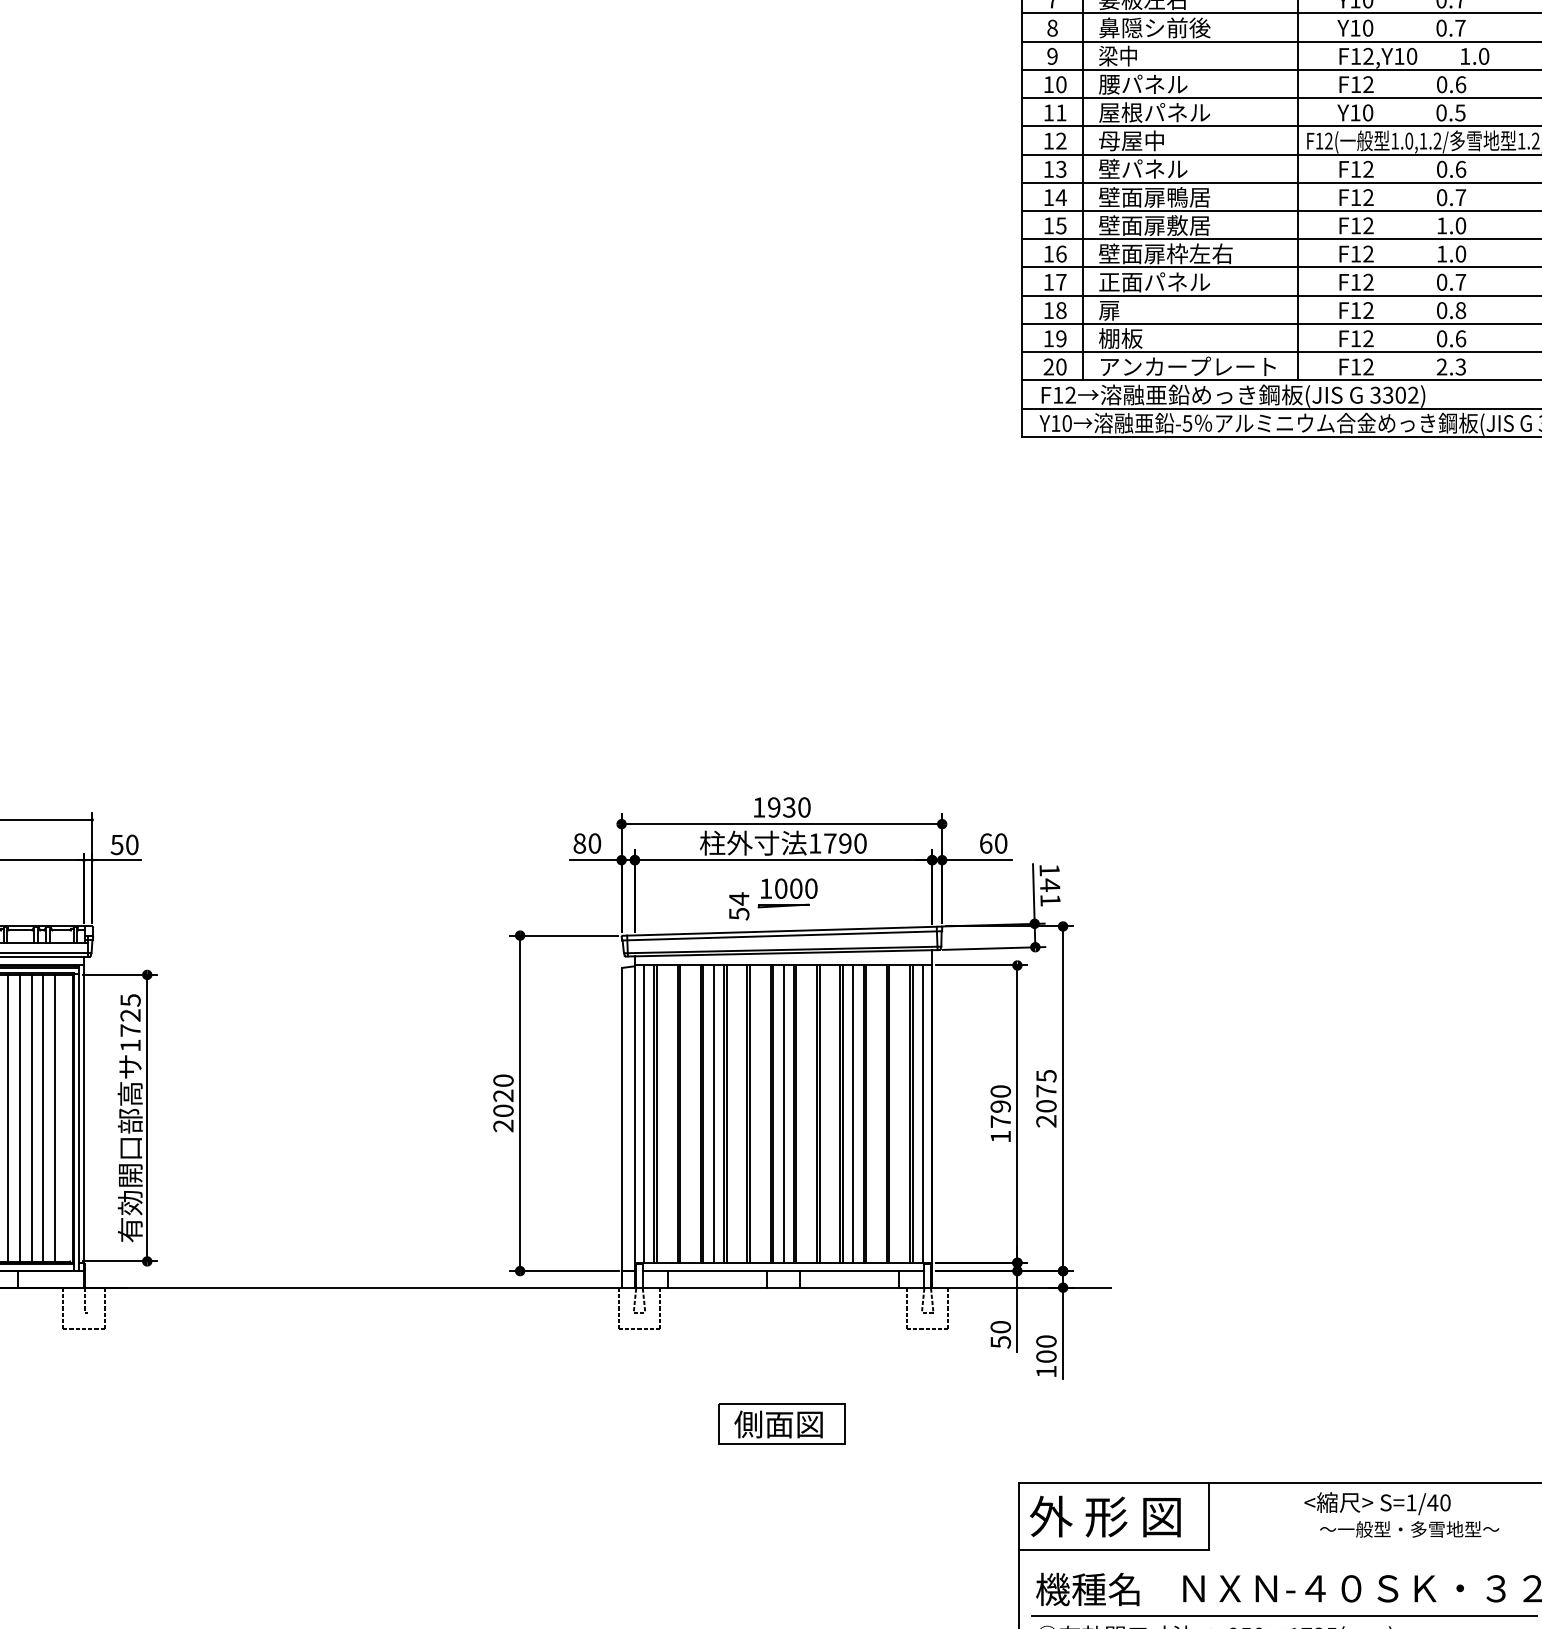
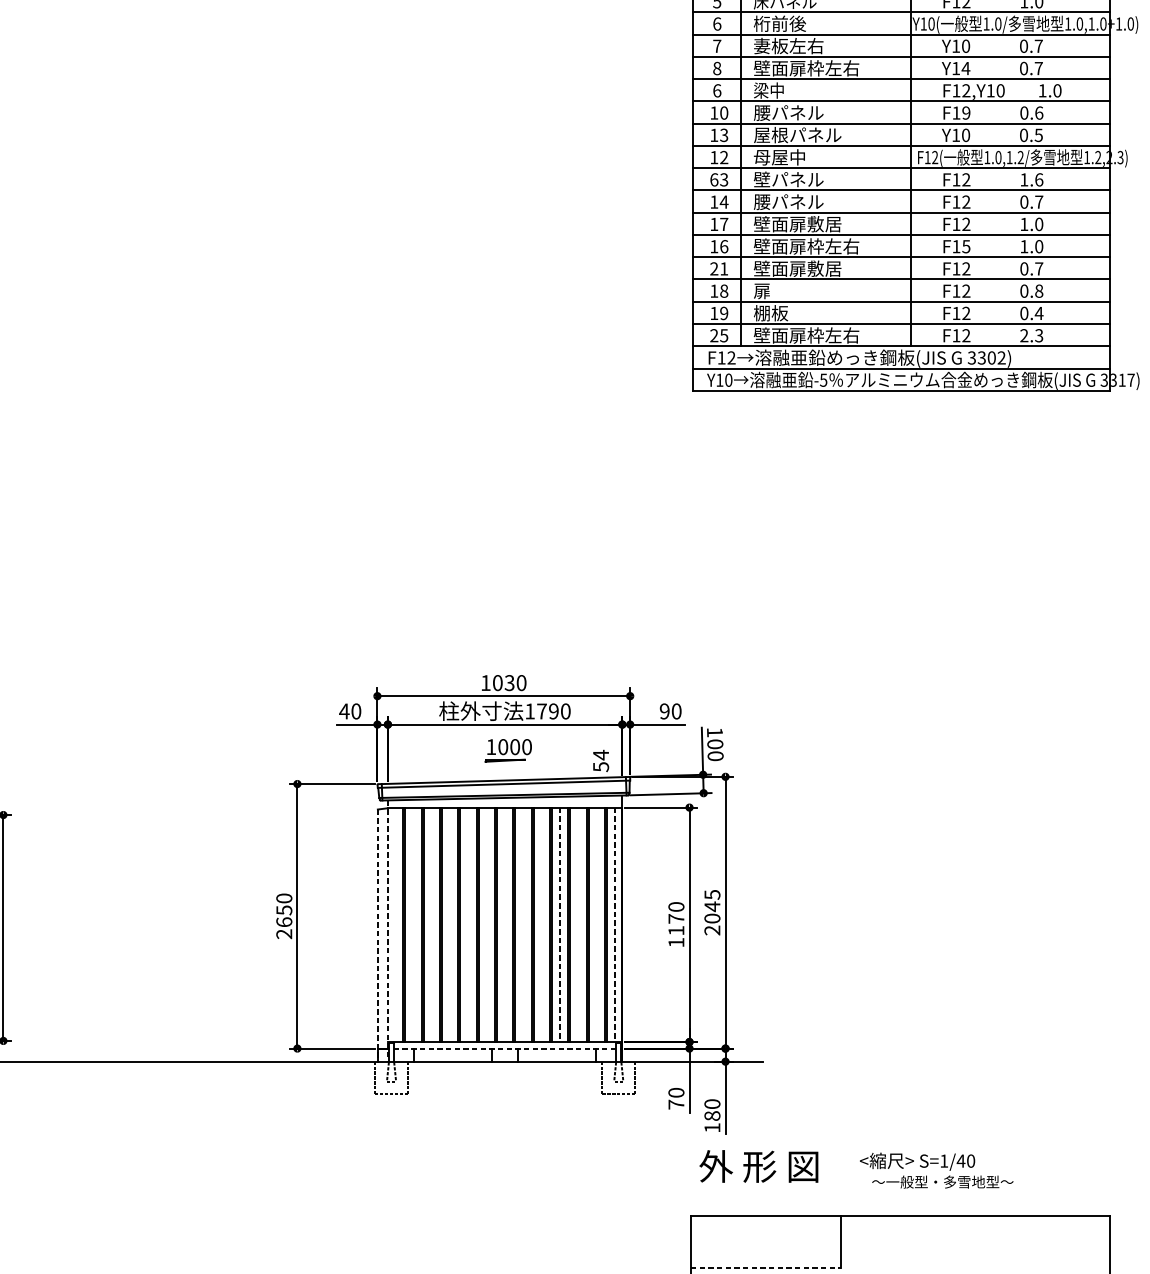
text: (1165, 27) -> (806, 68), 鼻隠シ前後 -> 壁面扉枠左右
text: (1367, 27) -> (965, 68), Y10 -> Y14
text: (1052, 56) -> (717, 90), 9 -> 6
text: (1368, 84) -> (966, 112), F12 -> F19
text: (1061, 112) -> (724, 135), 11 -> 13
text: (1049, 168) -> (714, 179), 13 -> 63
text: (1442, 168) -> (1024, 179), 0.6 -> 1.6
text: (1154, 197) -> (797, 202), 壁面扉鴨居 -> 腰パネル
text: (1061, 225) -> (724, 224), 15 -> 17
text: (1368, 253) -> (966, 246), F12 -> F15
text: (1054, 281) -> (718, 268), 17 -> 21
text: (1154, 281) -> (797, 268), 正面パネル -> 壁面扉敷居
text: (1460, 338) -> (1038, 313), 0.6 -> 0.4
text: (1061, 366) -> (724, 335), 20 -> 25
text: (1187, 366) -> (823, 335), アンカープレート -> 壁面扉枠左右
text: (774, 807) -> (497, 683), 1930 -> 1030
text: (579, 843) -> (344, 711), 80 -> 40
text: (985, 843) -> (664, 711), 60 -> 90
text: (1049, 892) -> (714, 750), 141 -> 100
text: (739, 906) -> (601, 761), moved
text: (1046, 1091) -> (712, 906), 2075 -> 2045
text: (503, 1102) -> (284, 915), 2020 -> 2650
line: (644, 1113) -> (395, 924), removed
line: (713, 1113) -> (449, 924), removed
line: (783, 1113) -> (505, 924), removed
text: (1000, 1113) -> (676, 924), 1790 -> 1170
line: (853, 1114) -> (560, 925), solid -> dashed
line: (923, 1114) -> (615, 925), solid -> dashed
line: (634, 1122) -> (387, 931), solid -> dashed
line: (622, 1127) -> (378, 935), solid -> dashed
line: (783, 1271) -> (505, 1048), solid -> dashed
text: (1000, 1342) -> (676, 1104), 50 -> 70
text: (1046, 1356) -> (712, 1115), 100 -> 180
part: (781, 1423) -> (503, 1168), removed
text: (1401, 1514) -> (936, 1170), moved
text: (1105, 1516) -> (758, 1166), moved
line: (1114, 1549) -> (766, 1268), solid -> dashed

